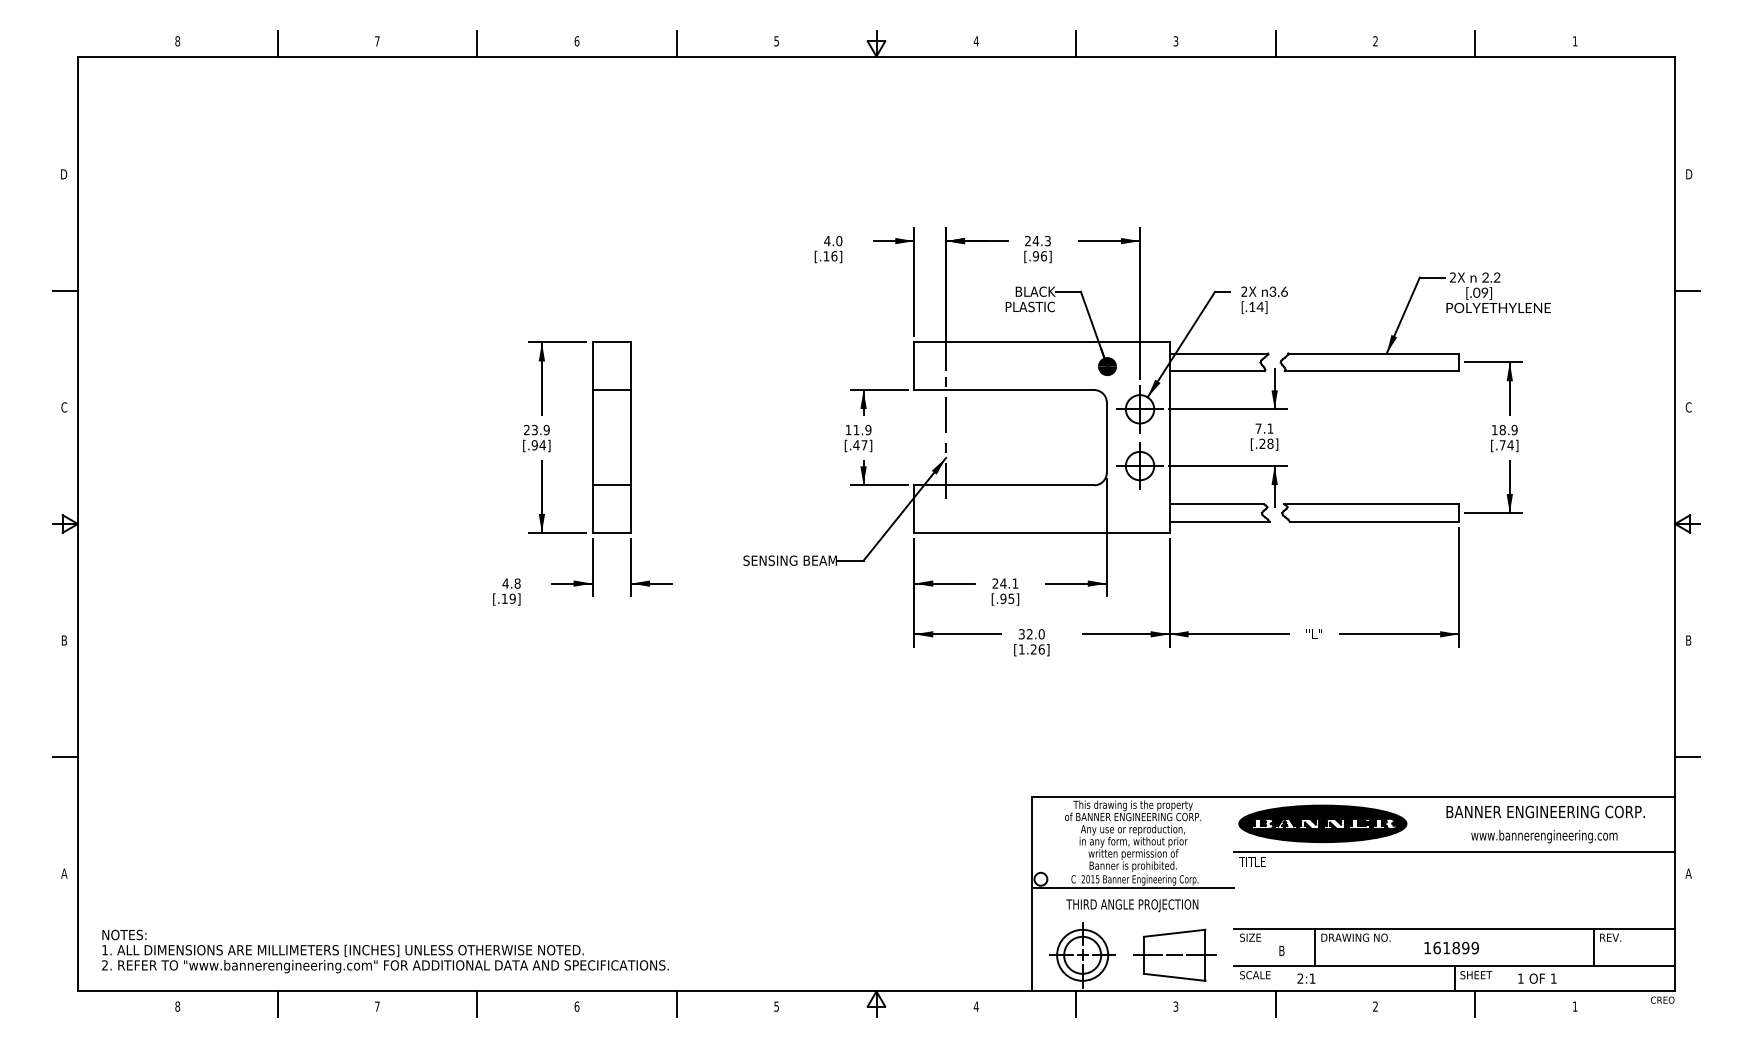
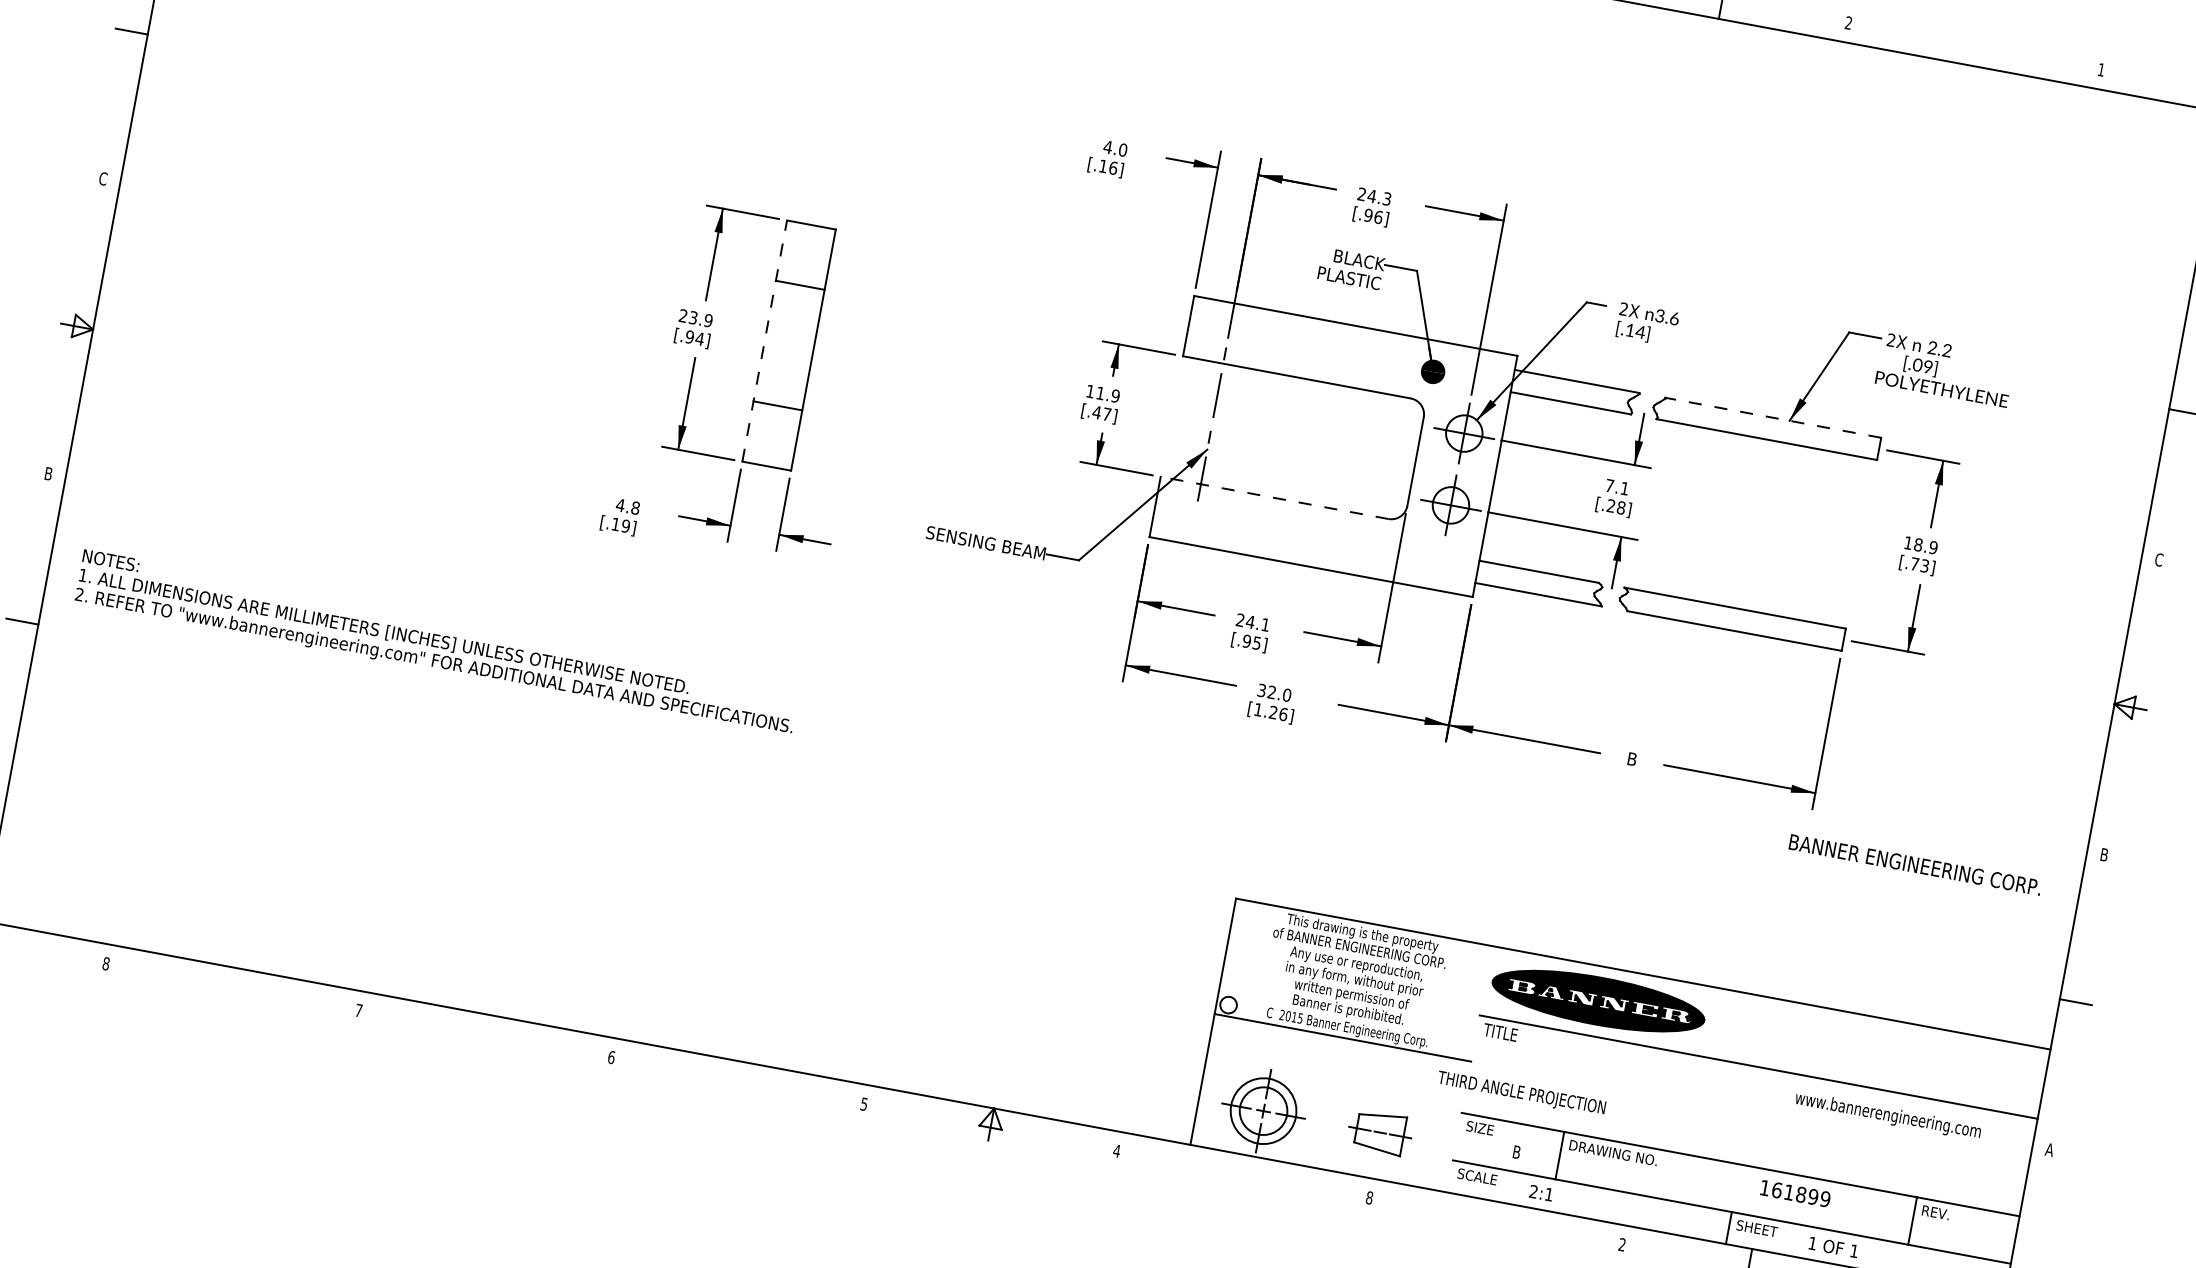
line: (1475, 43) -> (1974, 49), removed
line: (1373, 353) -> (1772, 417), solid -> dashed
line: (592, 437) -> (764, 340), solid -> dashed
text: (1510, 445) -> (1924, 566), [.74] -> [.73]
line: (1004, 485) -> (1274, 498), solid -> dashed
text: (1313, 634) -> (1630, 759), "L" -> B
text: (1545, 811) -> (1915, 864), moved
text: (1544, 836) -> (1888, 1115), moved
text: (1132, 905) -> (1521, 1093), moved
text: (1451, 947) -> (1795, 1192), moved
text: (385, 951) -> (437, 642), moved
part: (1174, 954) -> (1380, 1131), size x0.6
line: (277, 1003) -> (233, 983), removed
line: (477, 1003) -> (486, 1030), removed
line: (676, 1003) -> (738, 1076), removed
line: (1076, 1003) -> (1244, 1170), removed
line: (1275, 1003) -> (1496, 1217), removed
text: (1175, 1006) -> (1369, 1197), 3 -> 8

